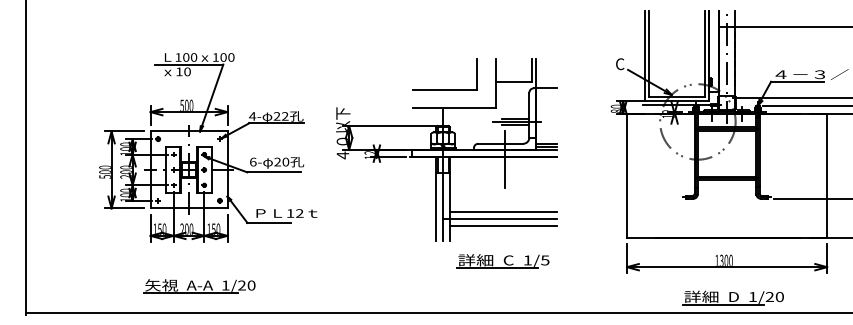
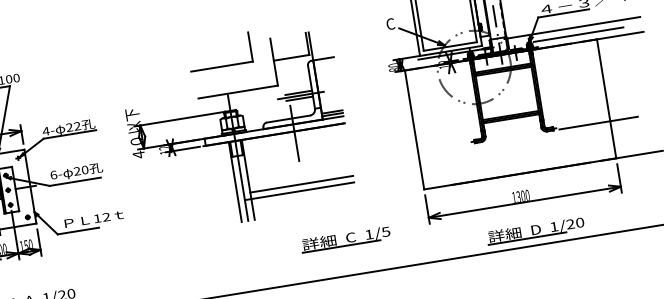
part: (444, 89) -> (221, 66), moved
line: (503, 225) -> (303, 197), removed
part: (502, 261) -> (345, 239), moved

